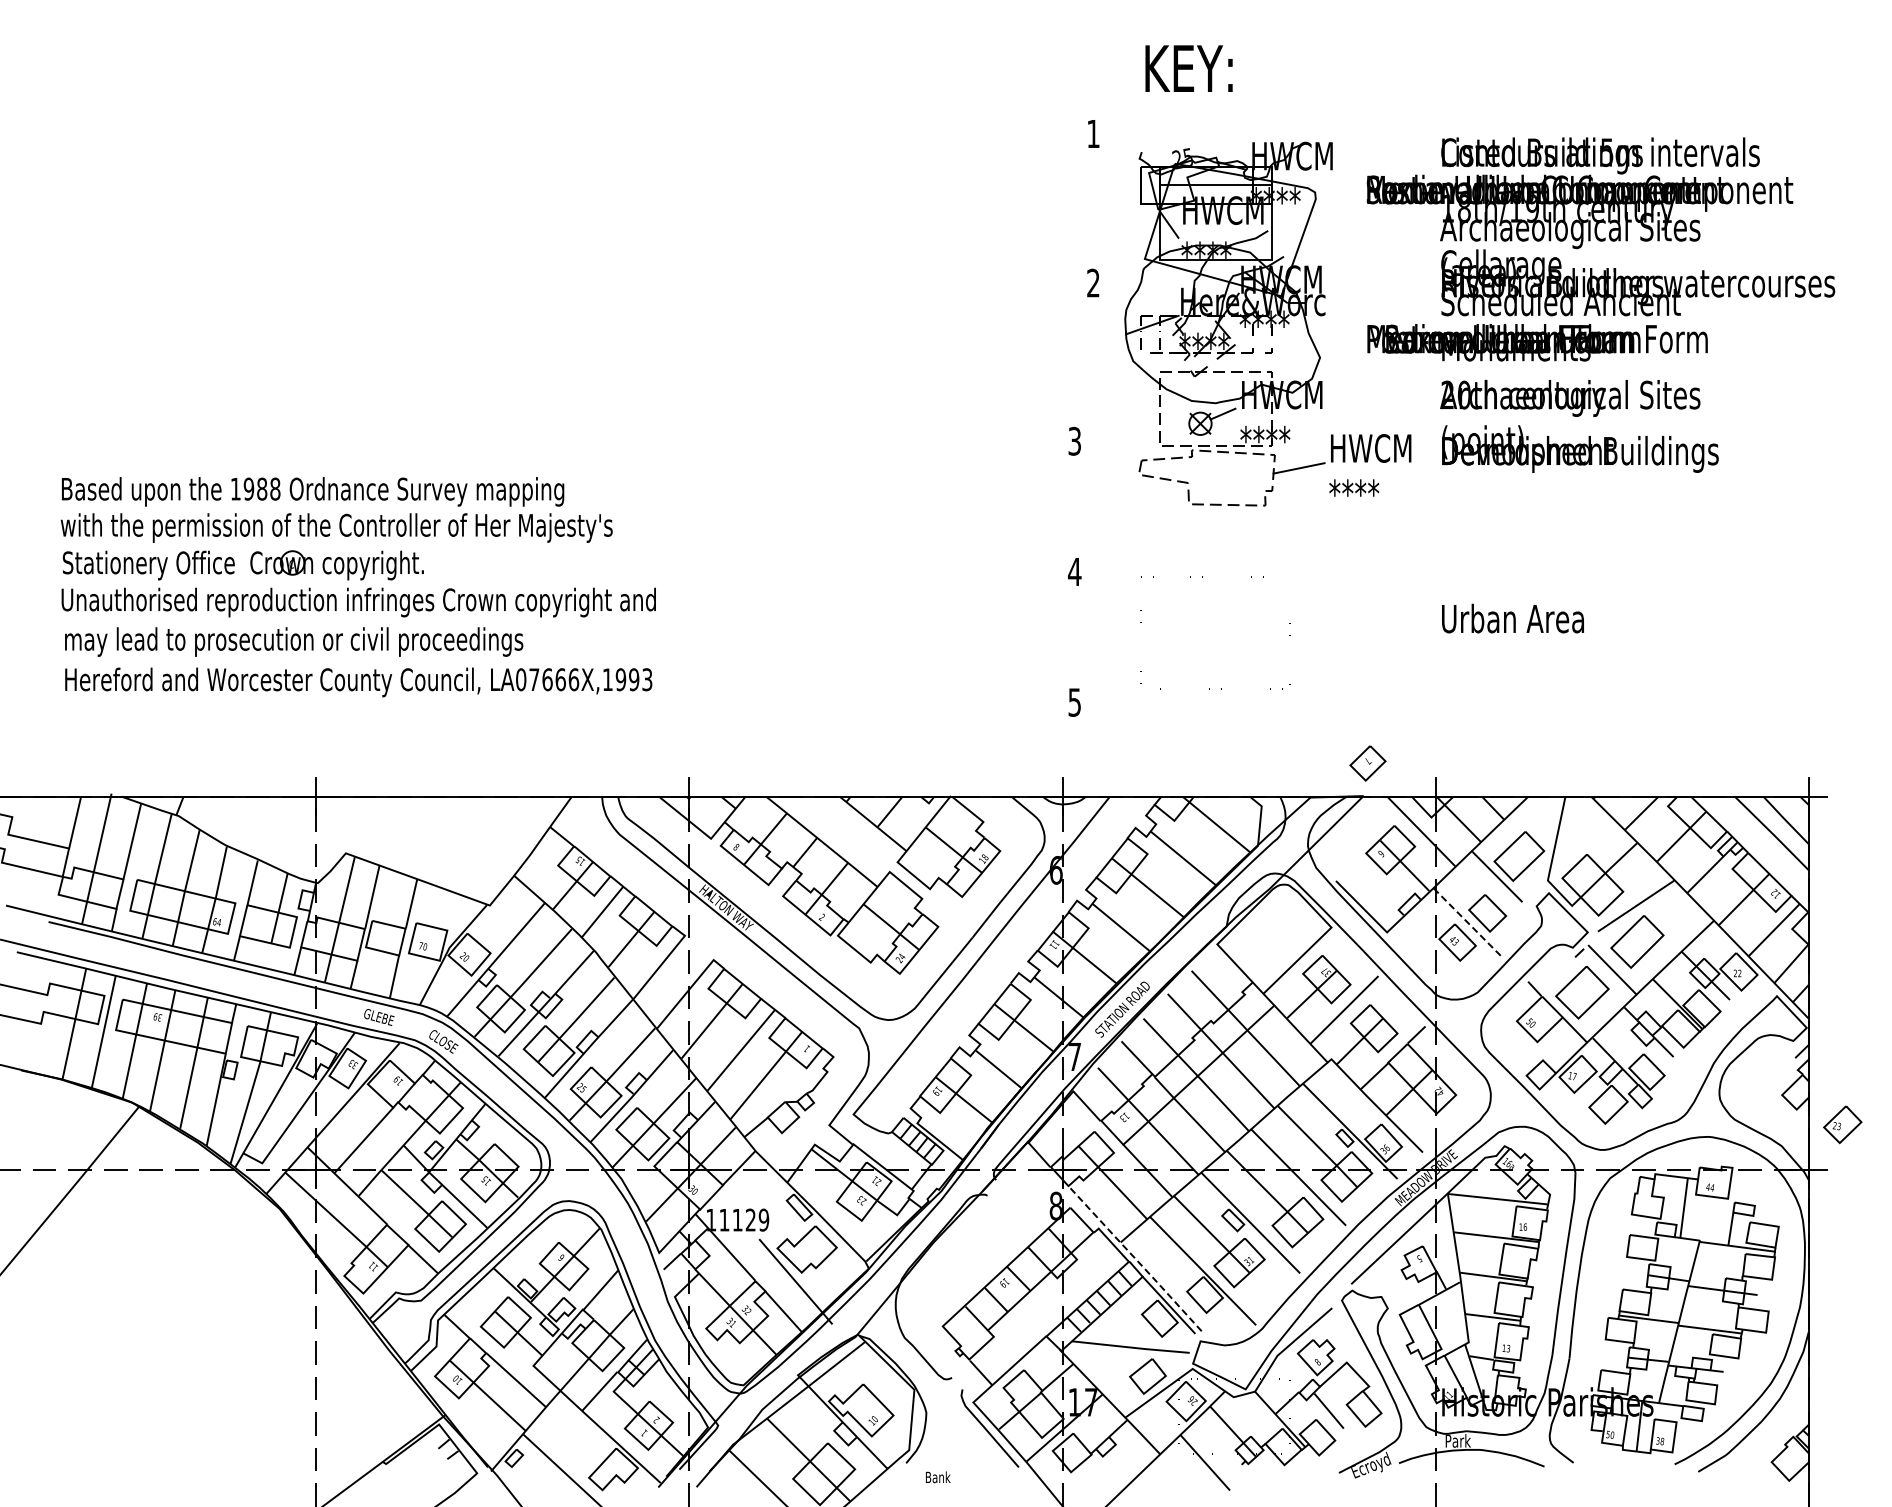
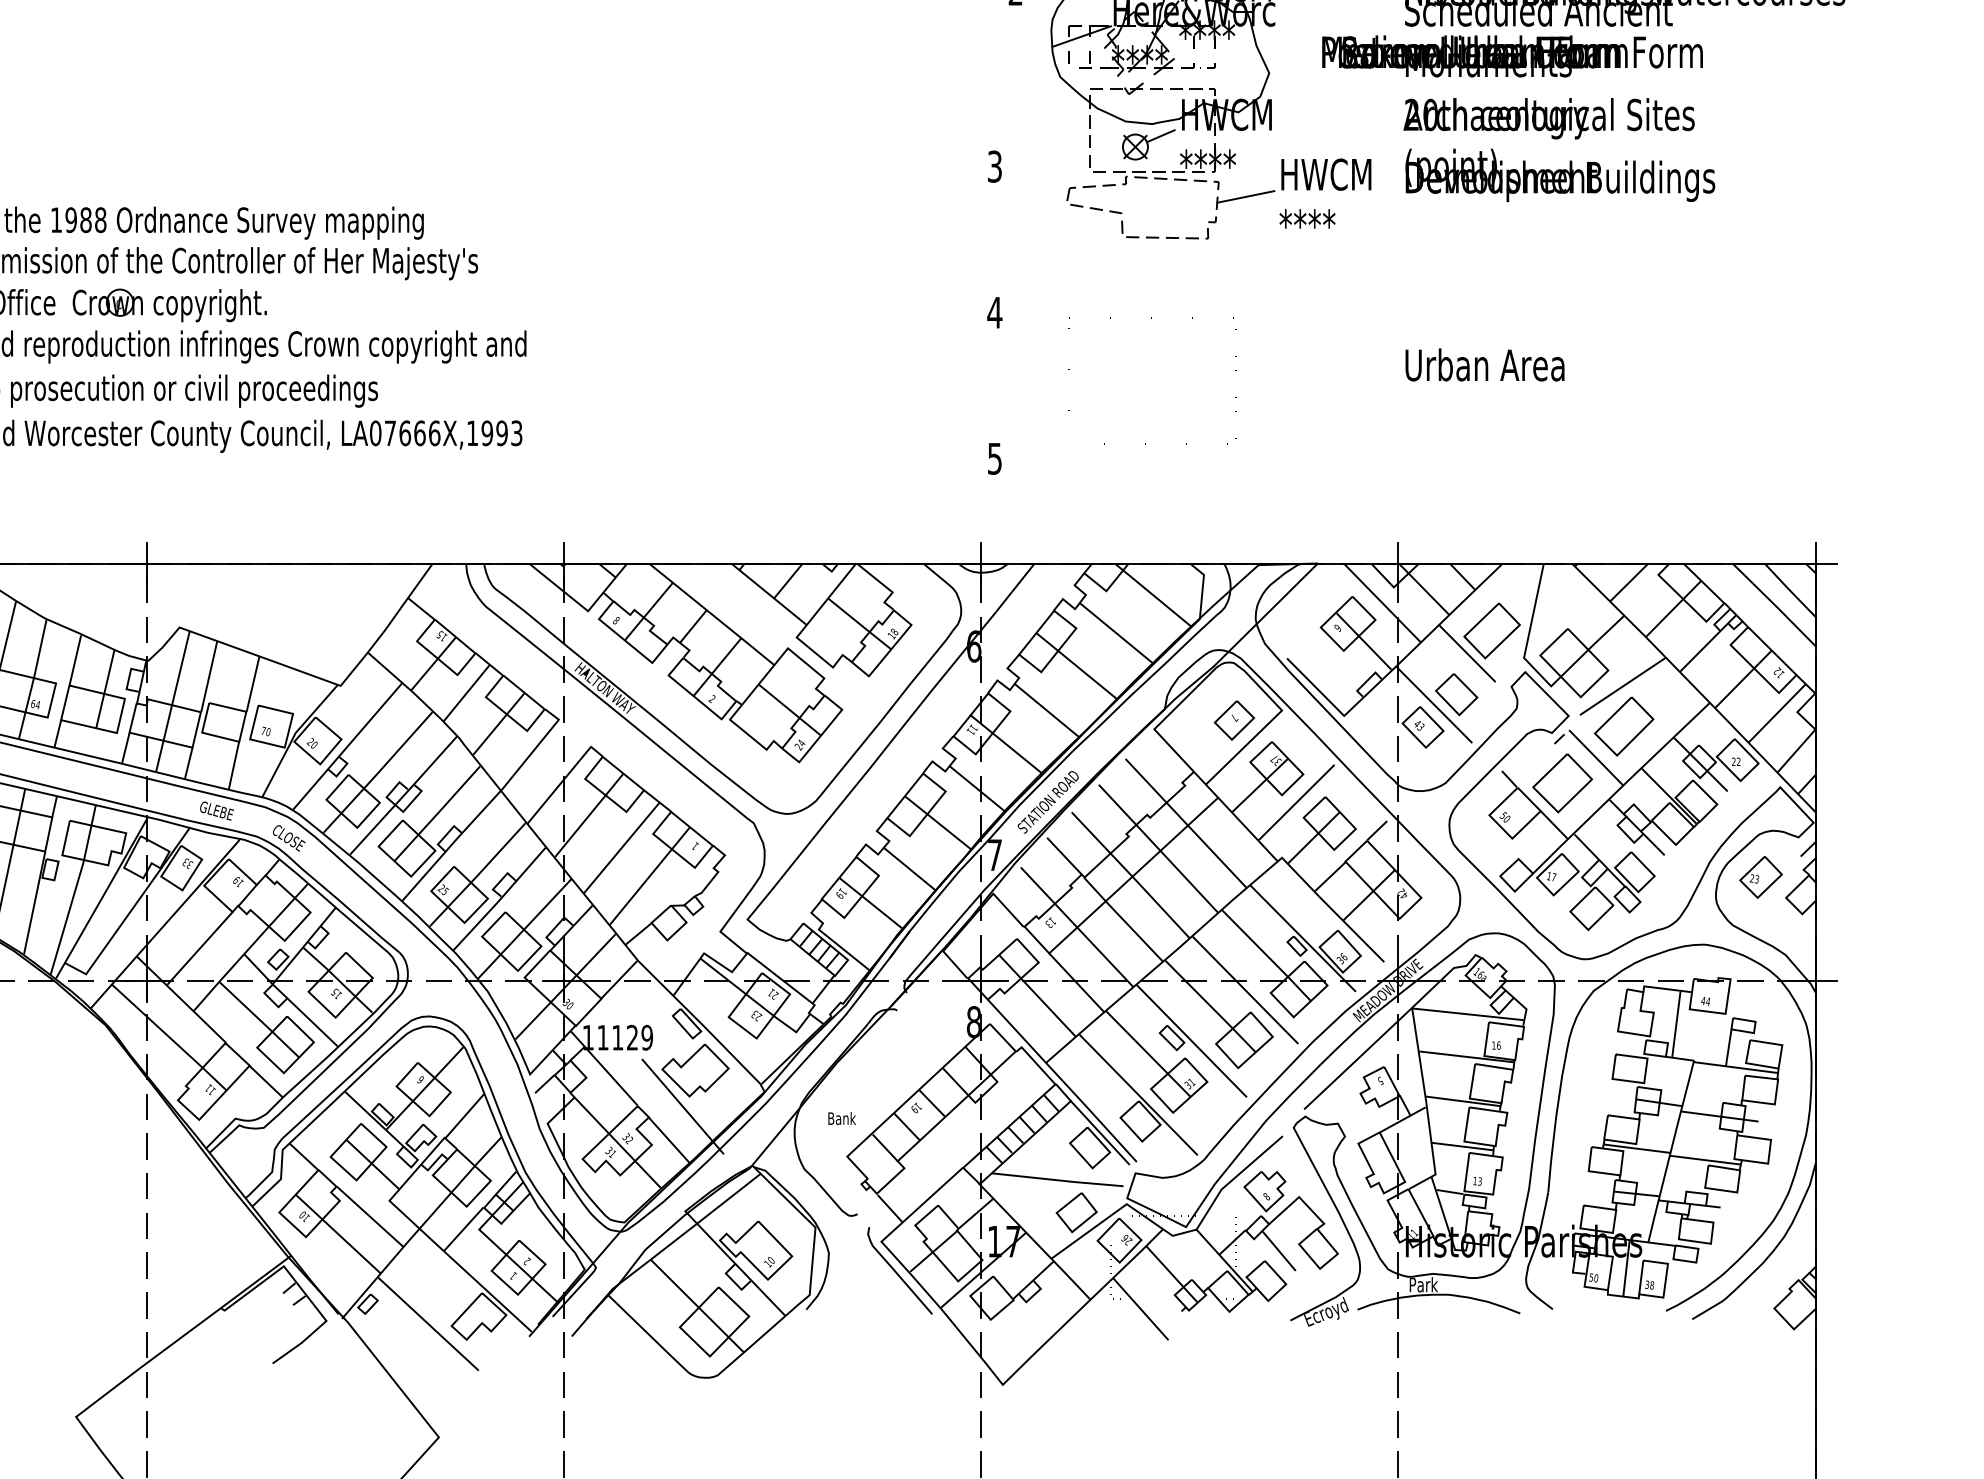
part: (1367, 763) -> (1233, 720), moved
line: (1468, 922) -> (1435, 704), dashed -> solid
part: (1842, 1124) -> (1760, 877), moved
line: (1135, 1258) -> (1062, 1080), dashed -> solid
text: (938, 1477) -> (842, 1118), moved

